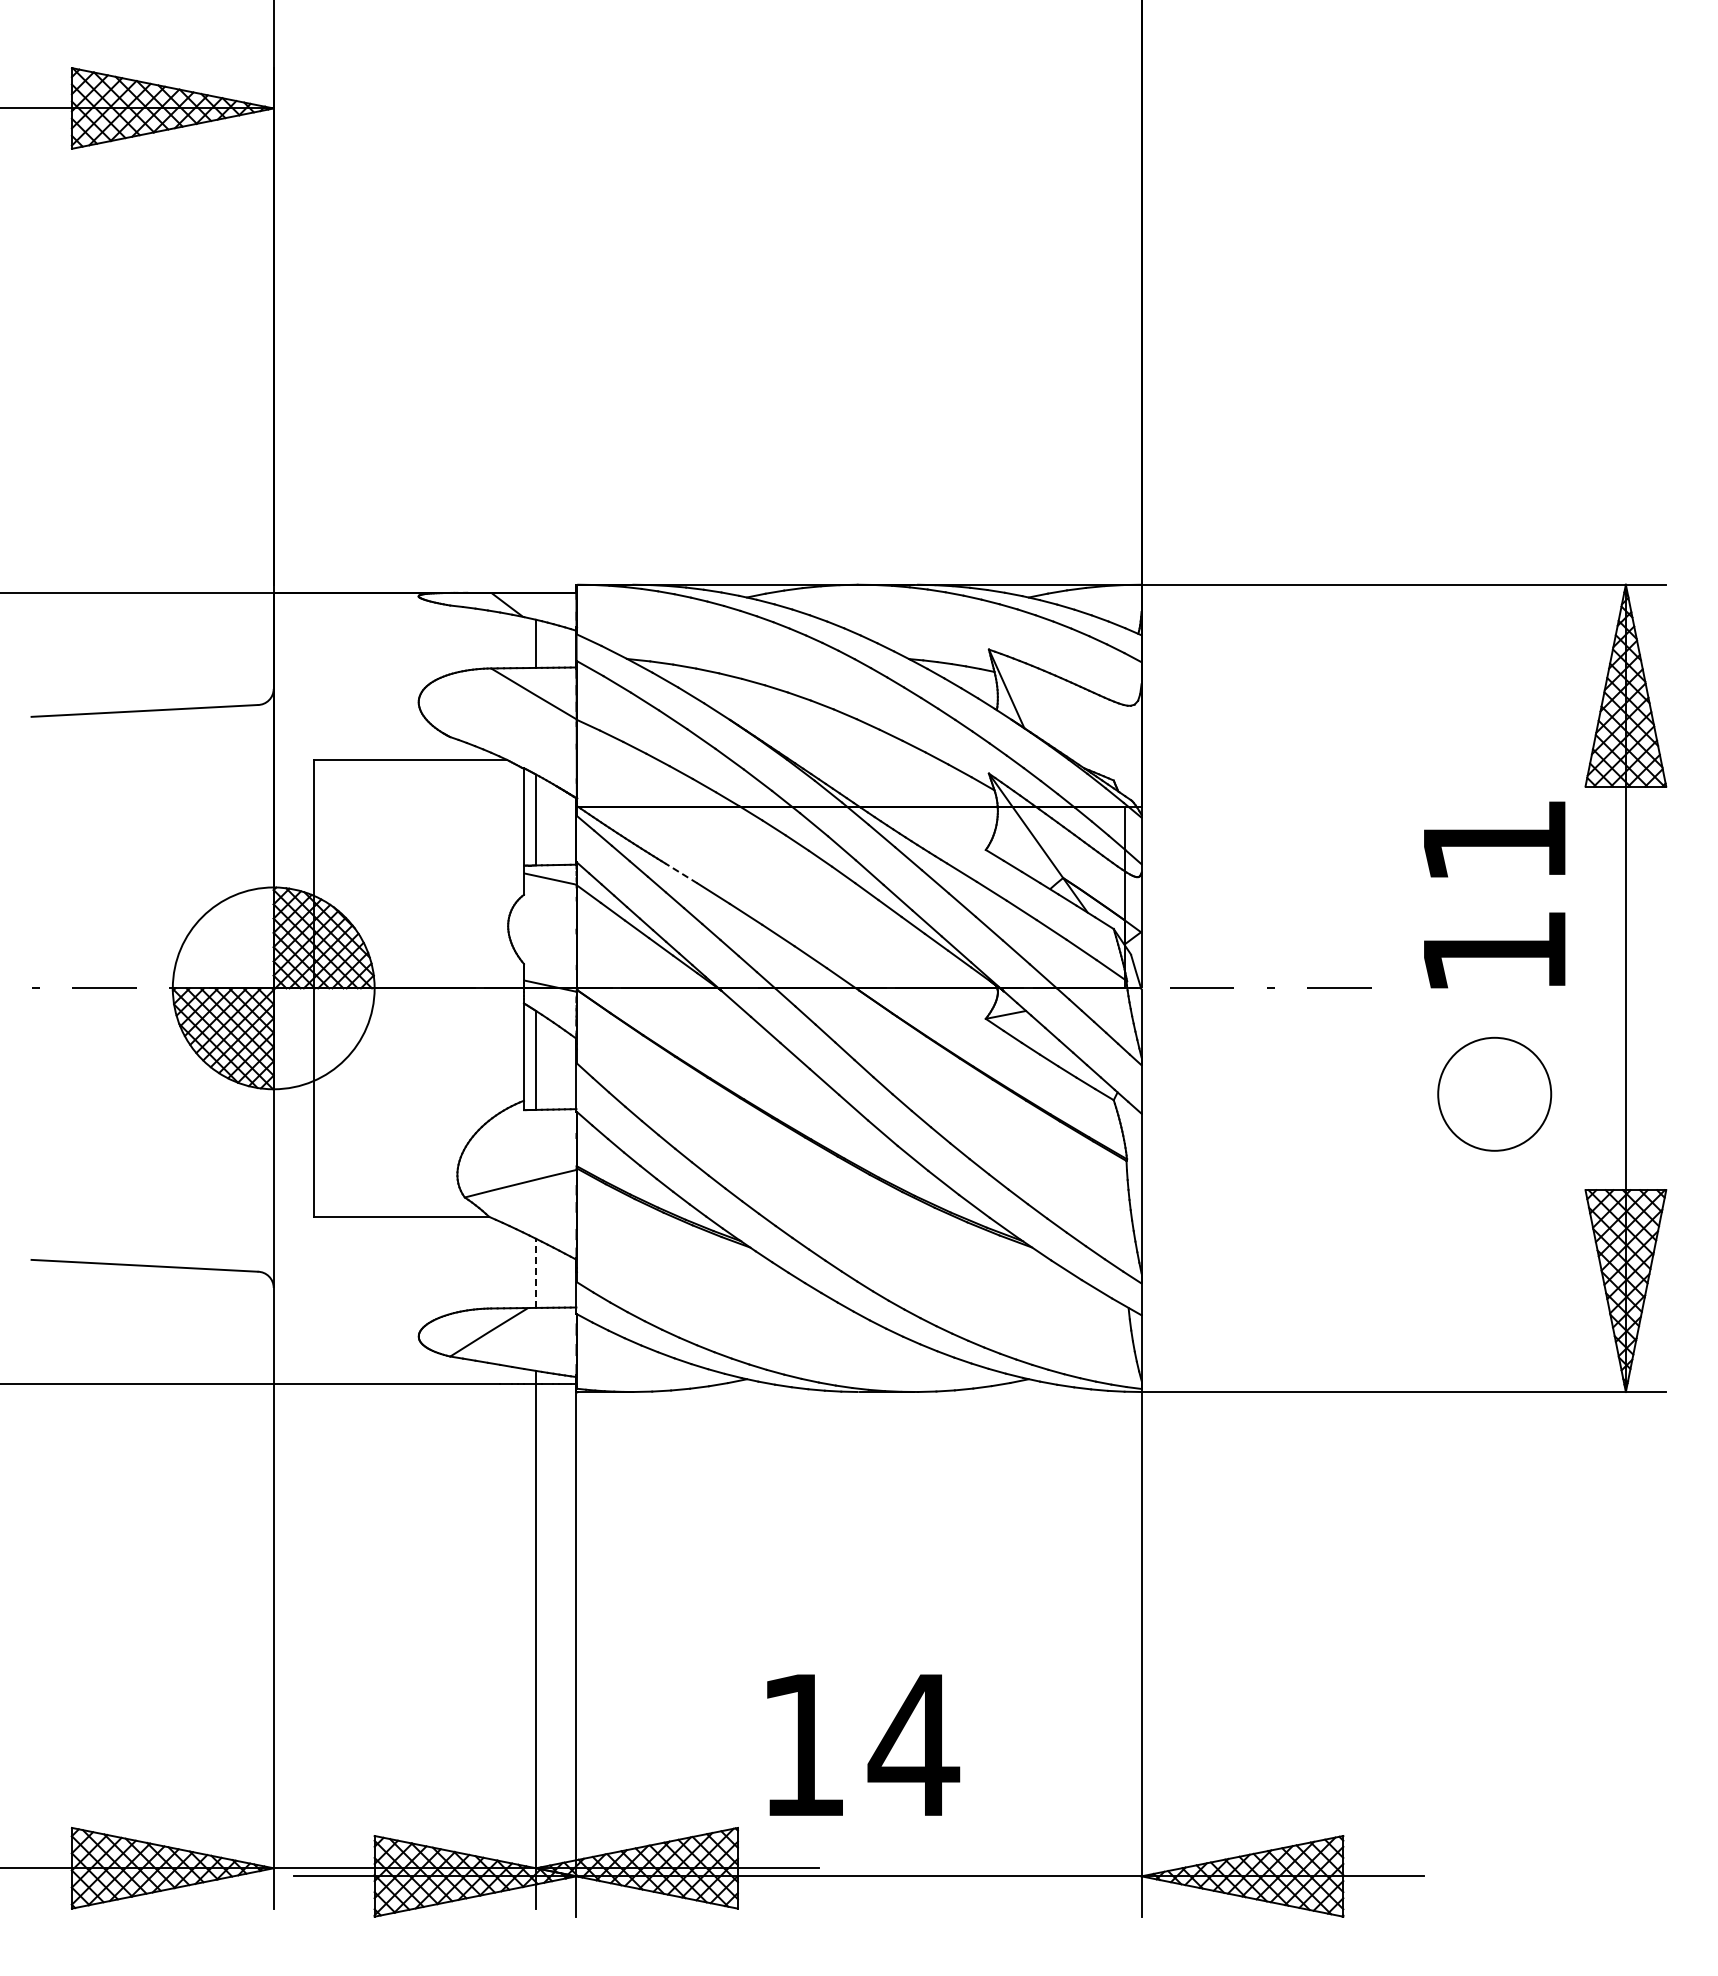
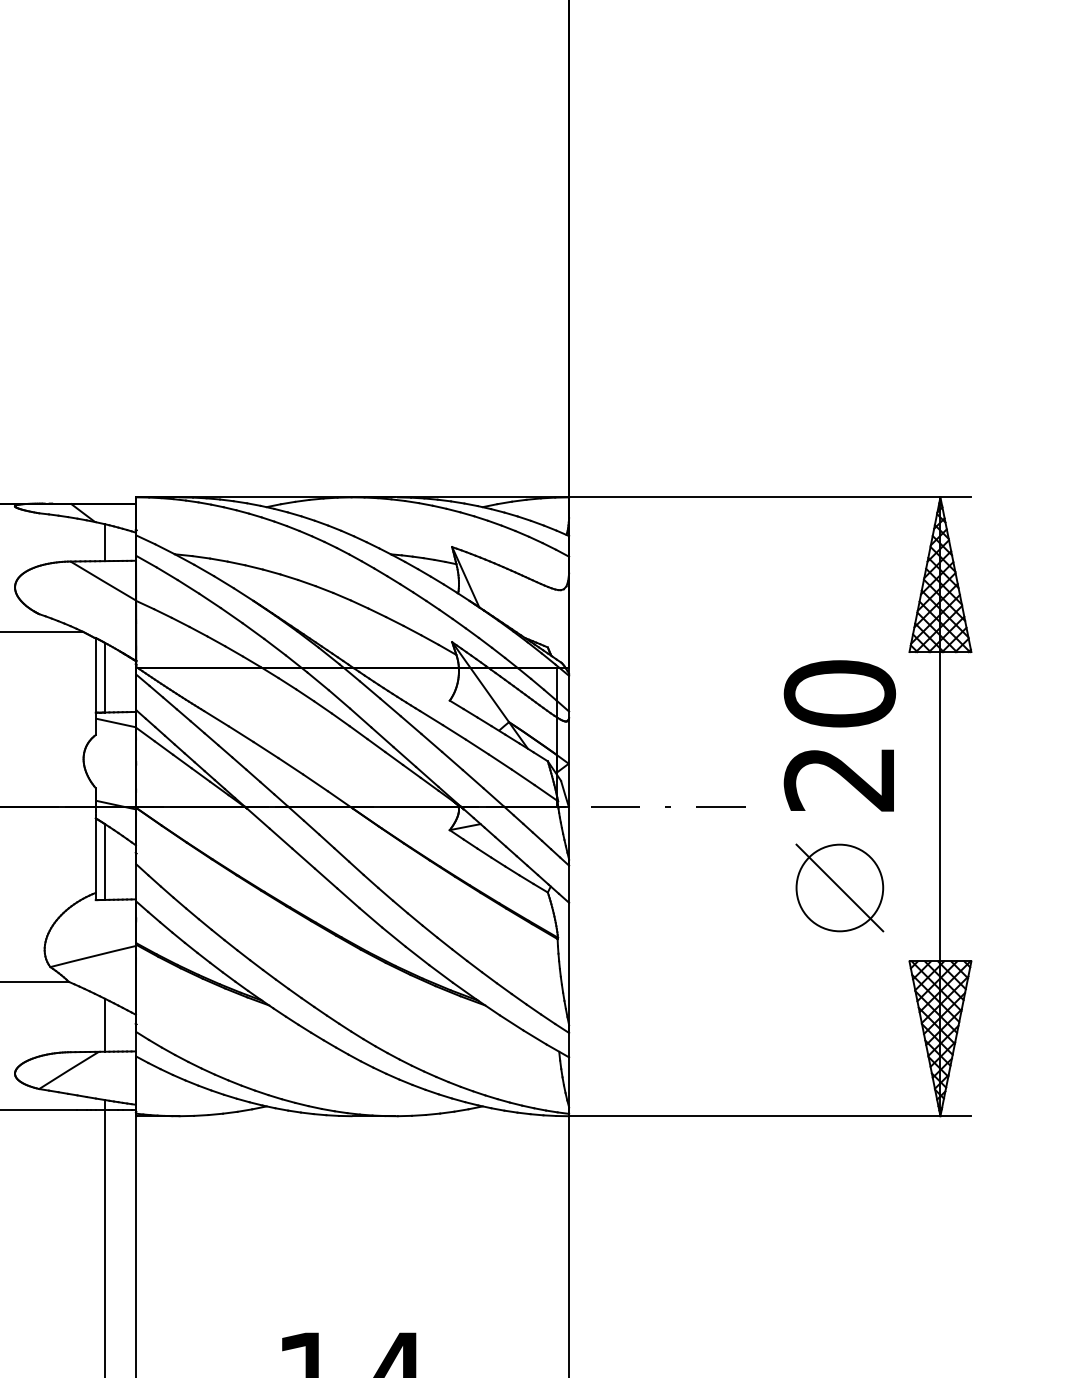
line: (681, 873) -> (216, 718), dashed -> solid
text: (1494, 895) -> (839, 735), 11 -> 20
line: (1494, 1093) -> (839, 887), added
line: (536, 1273) -> (105, 1025), dashed -> solid

